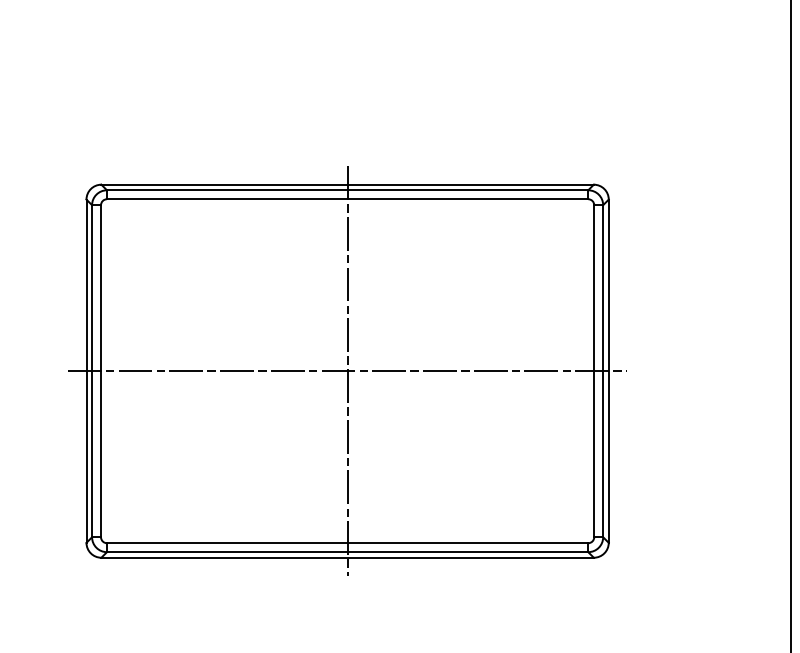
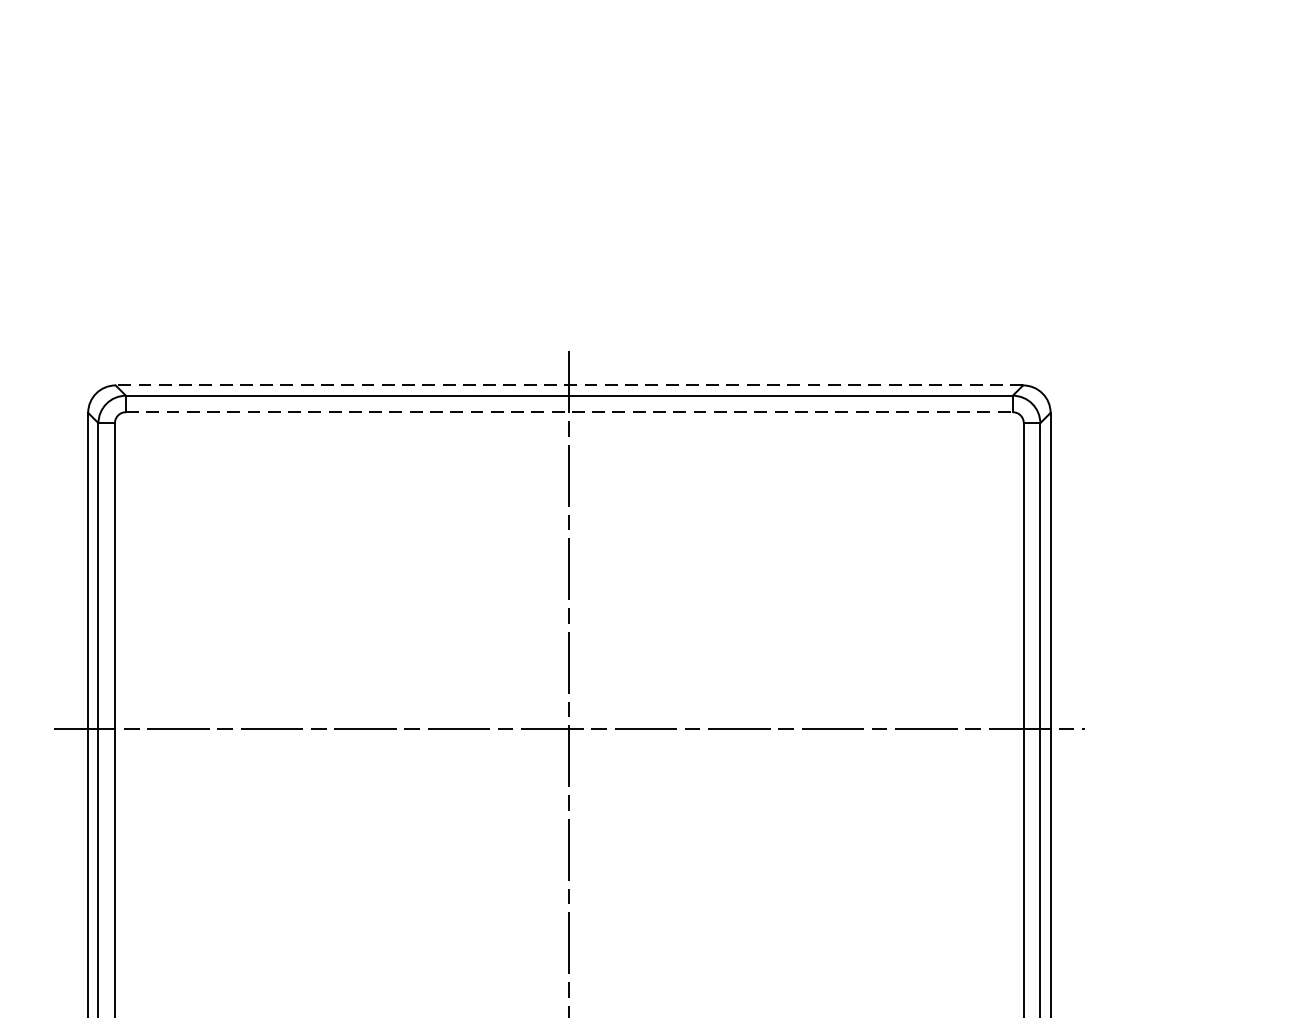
line: (347, 184) -> (569, 385), solid -> dashed
line: (347, 199) -> (569, 412), solid -> dashed

